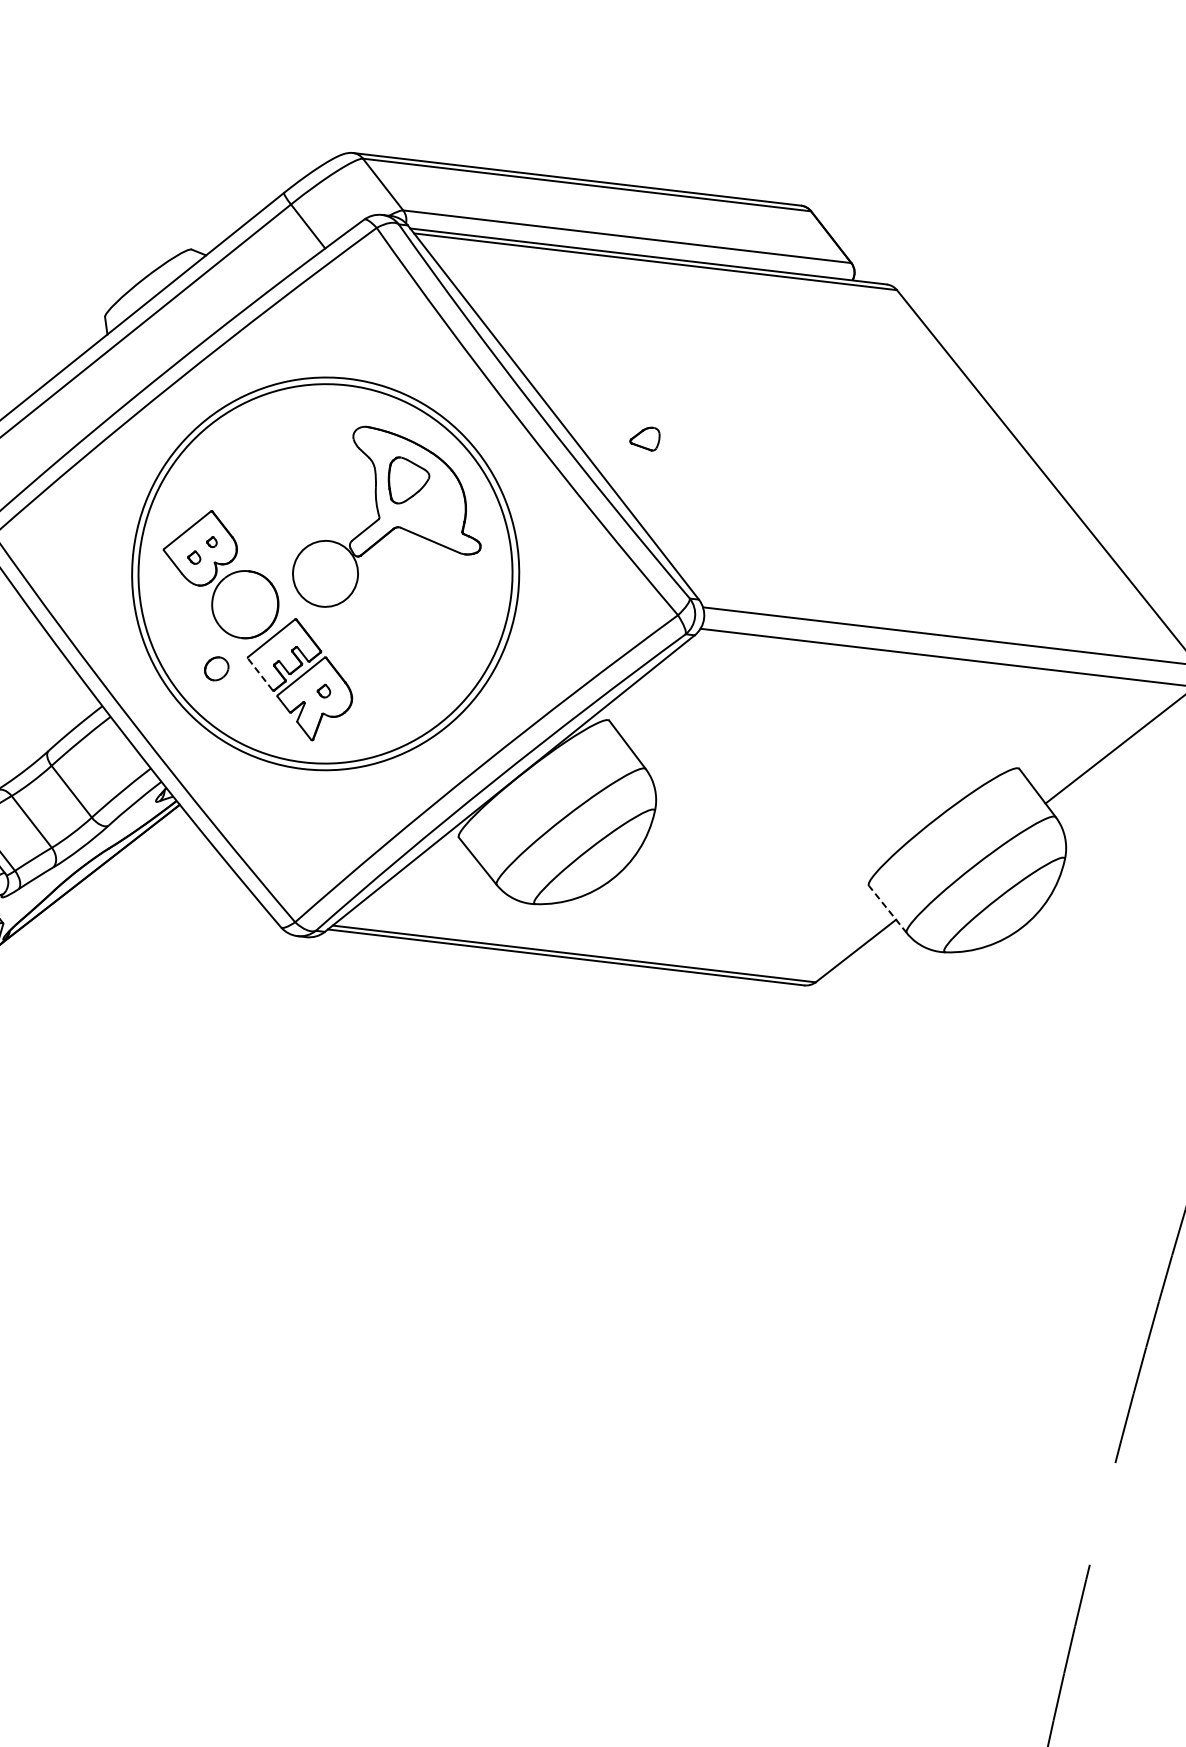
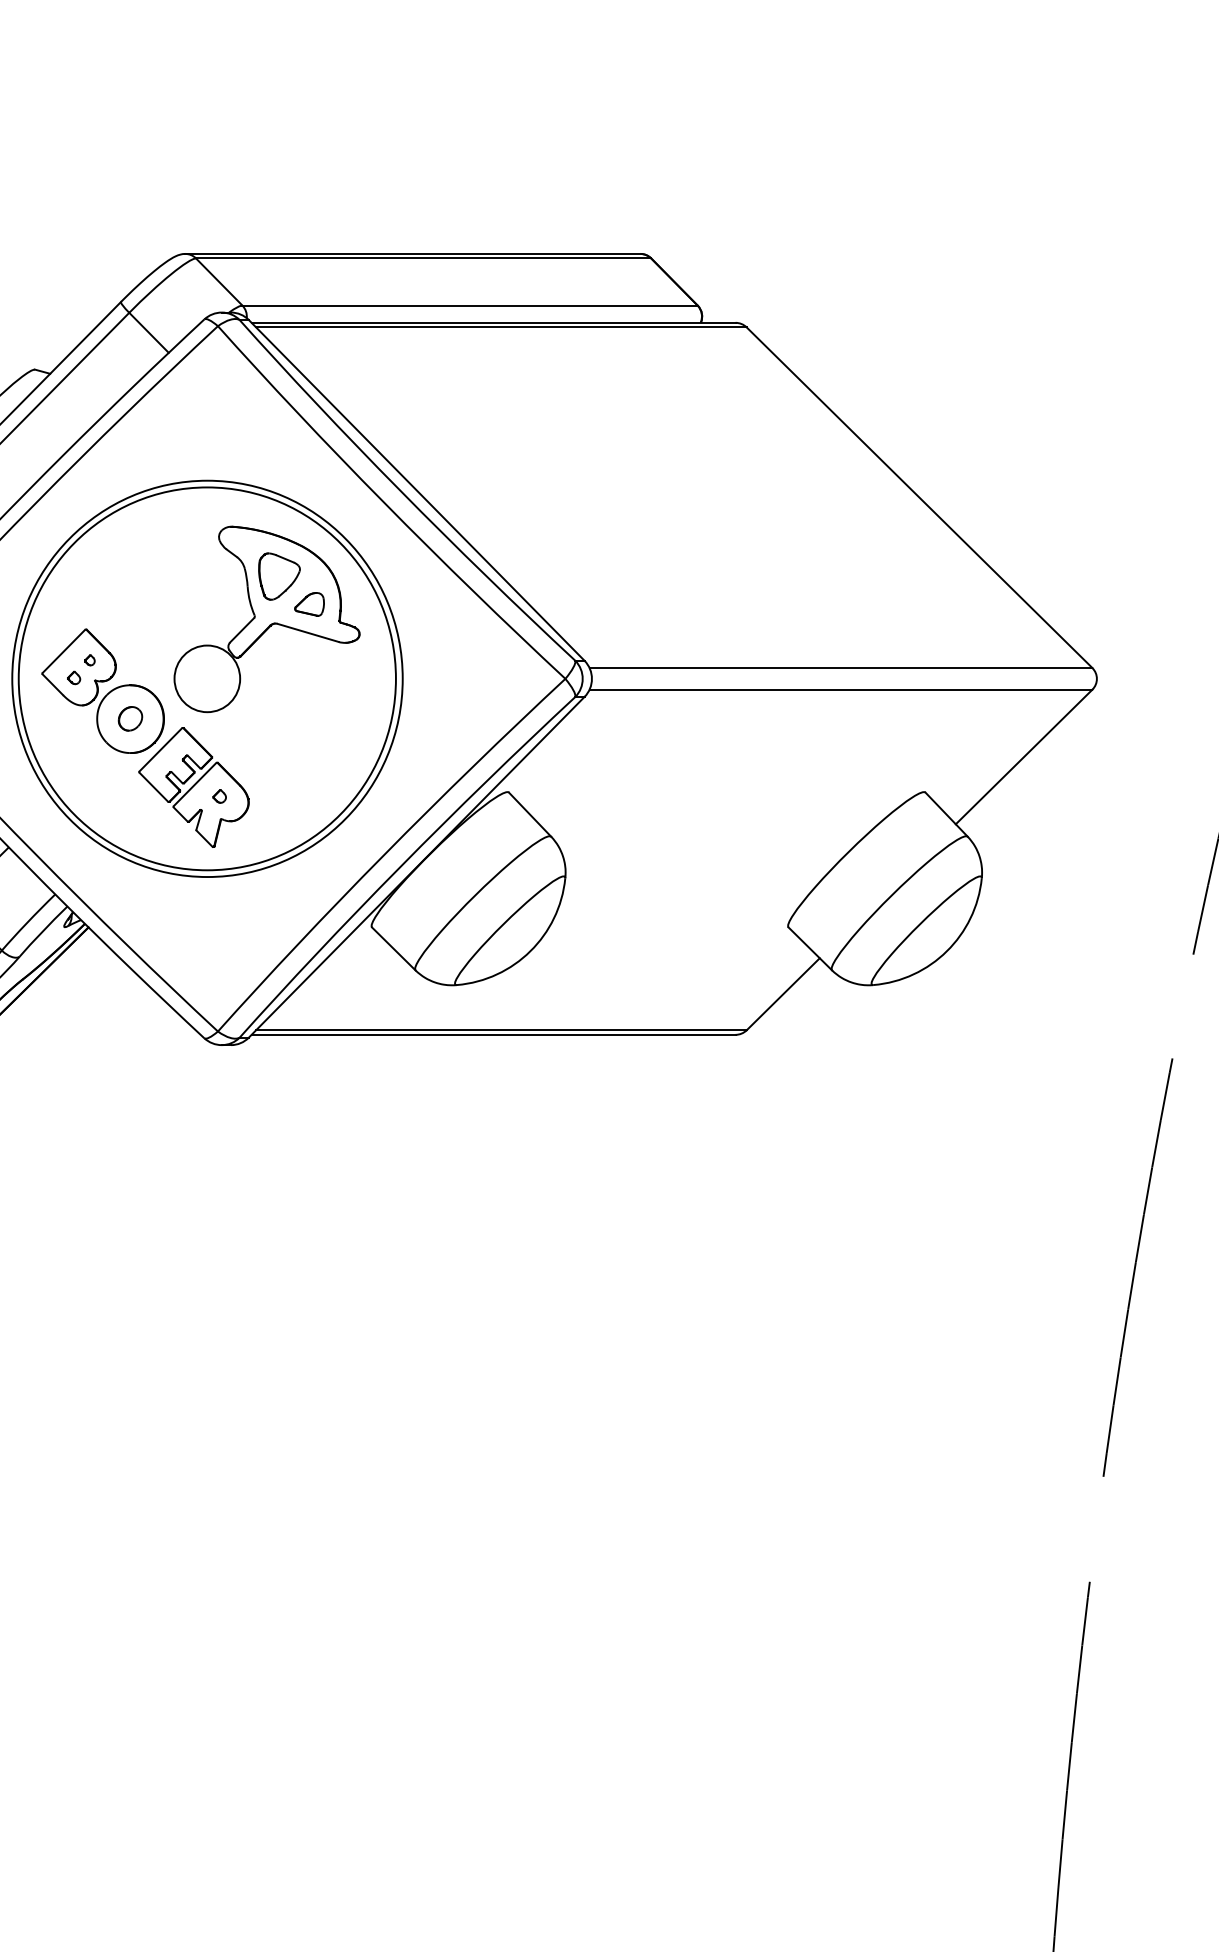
part: (644, 438) -> (309, 604), moved
part: (216, 668) -> (130, 718), moved
line: (260, 673) -> (153, 786), dashed -> solid
line: (888, 909) -> (810, 948), dashed -> solid

